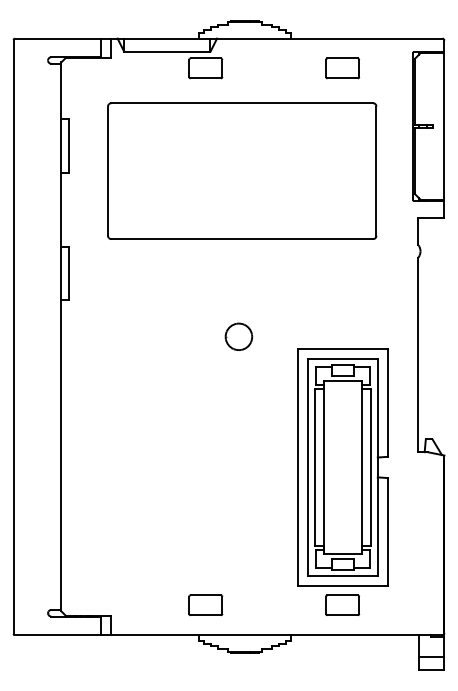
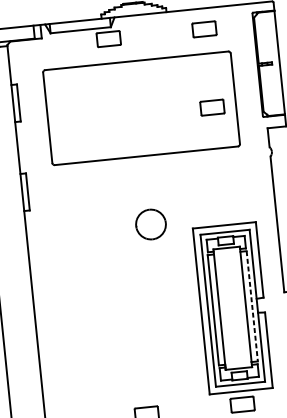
part: (342, 180) -> (212, 107), added
part: (238, 336) -> (150, 224), size x1.6
line: (370, 467) -> (252, 306), solid -> dashed

